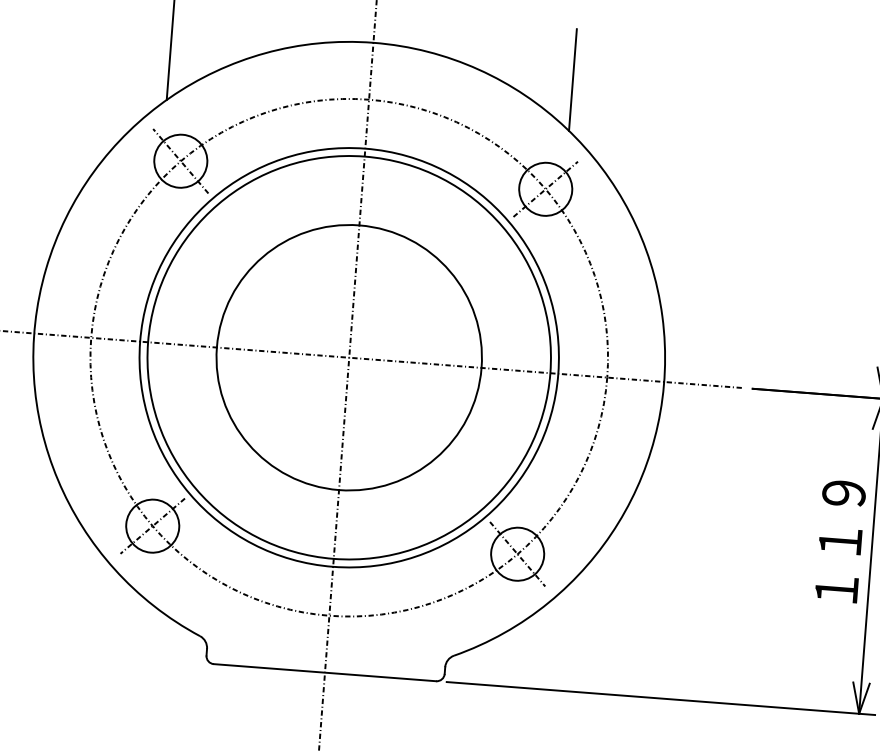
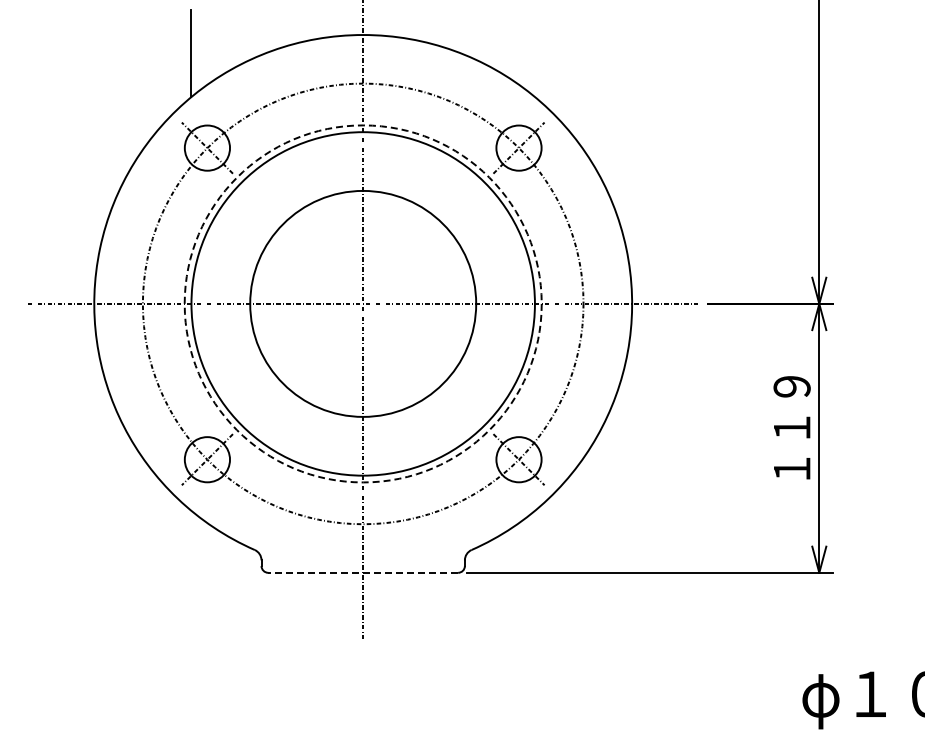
line: (572, 79) -> (534, 53), removed
circle: (348, 357) -> (362, 303), solid -> dashed
line: (325, 672) -> (363, 572), solid -> dashed

